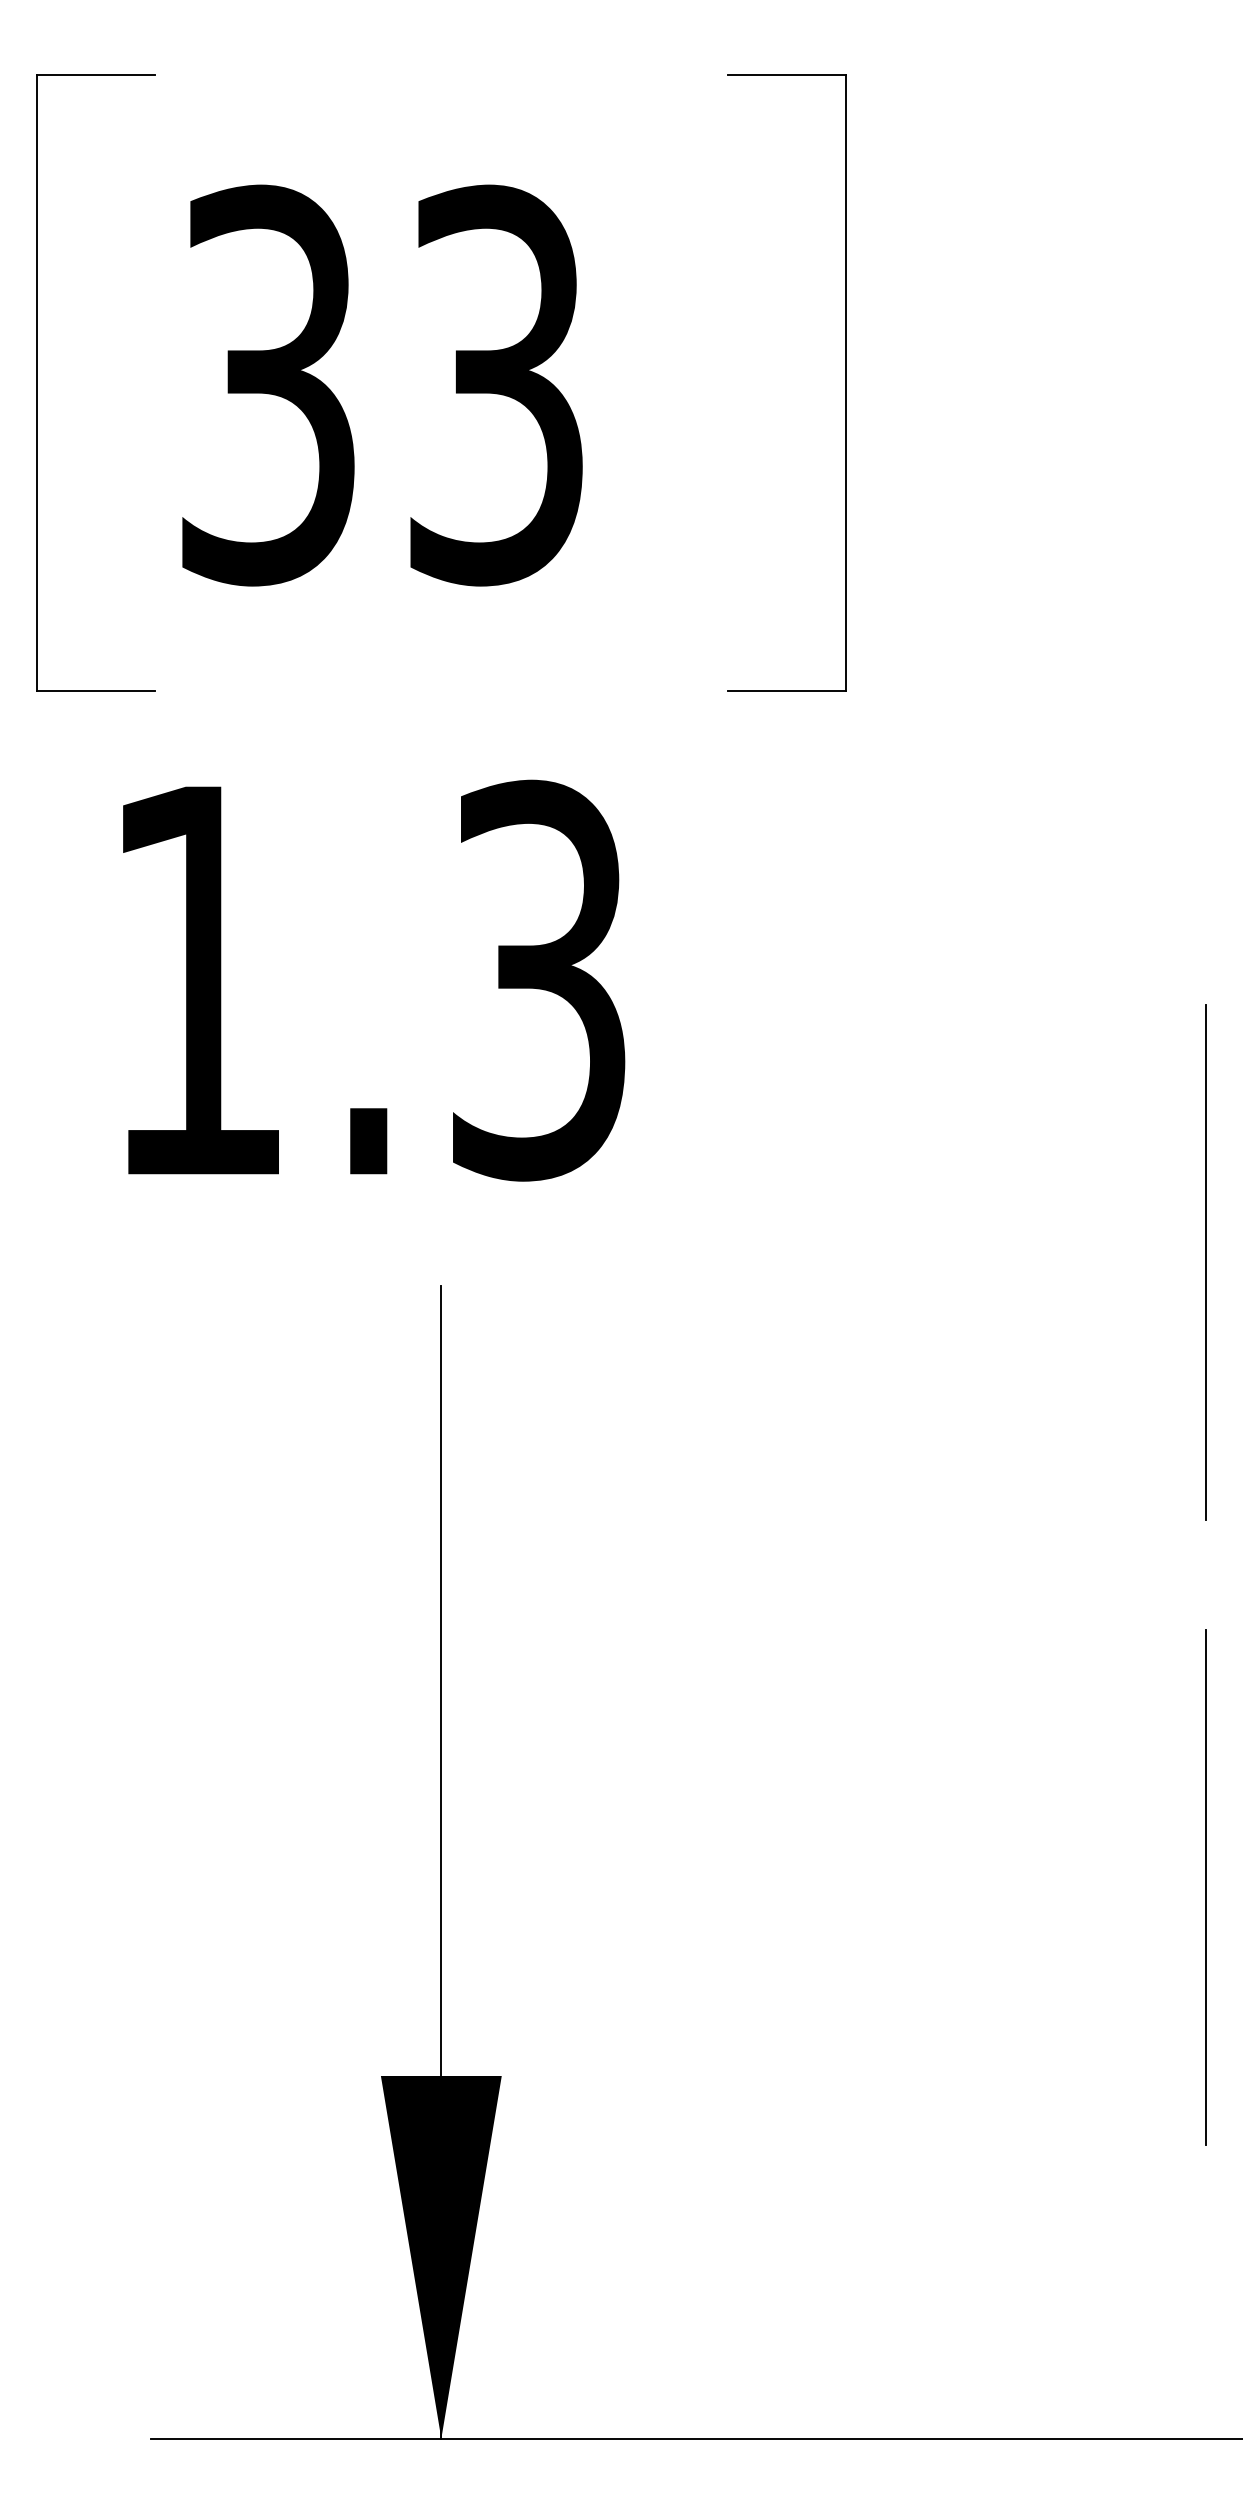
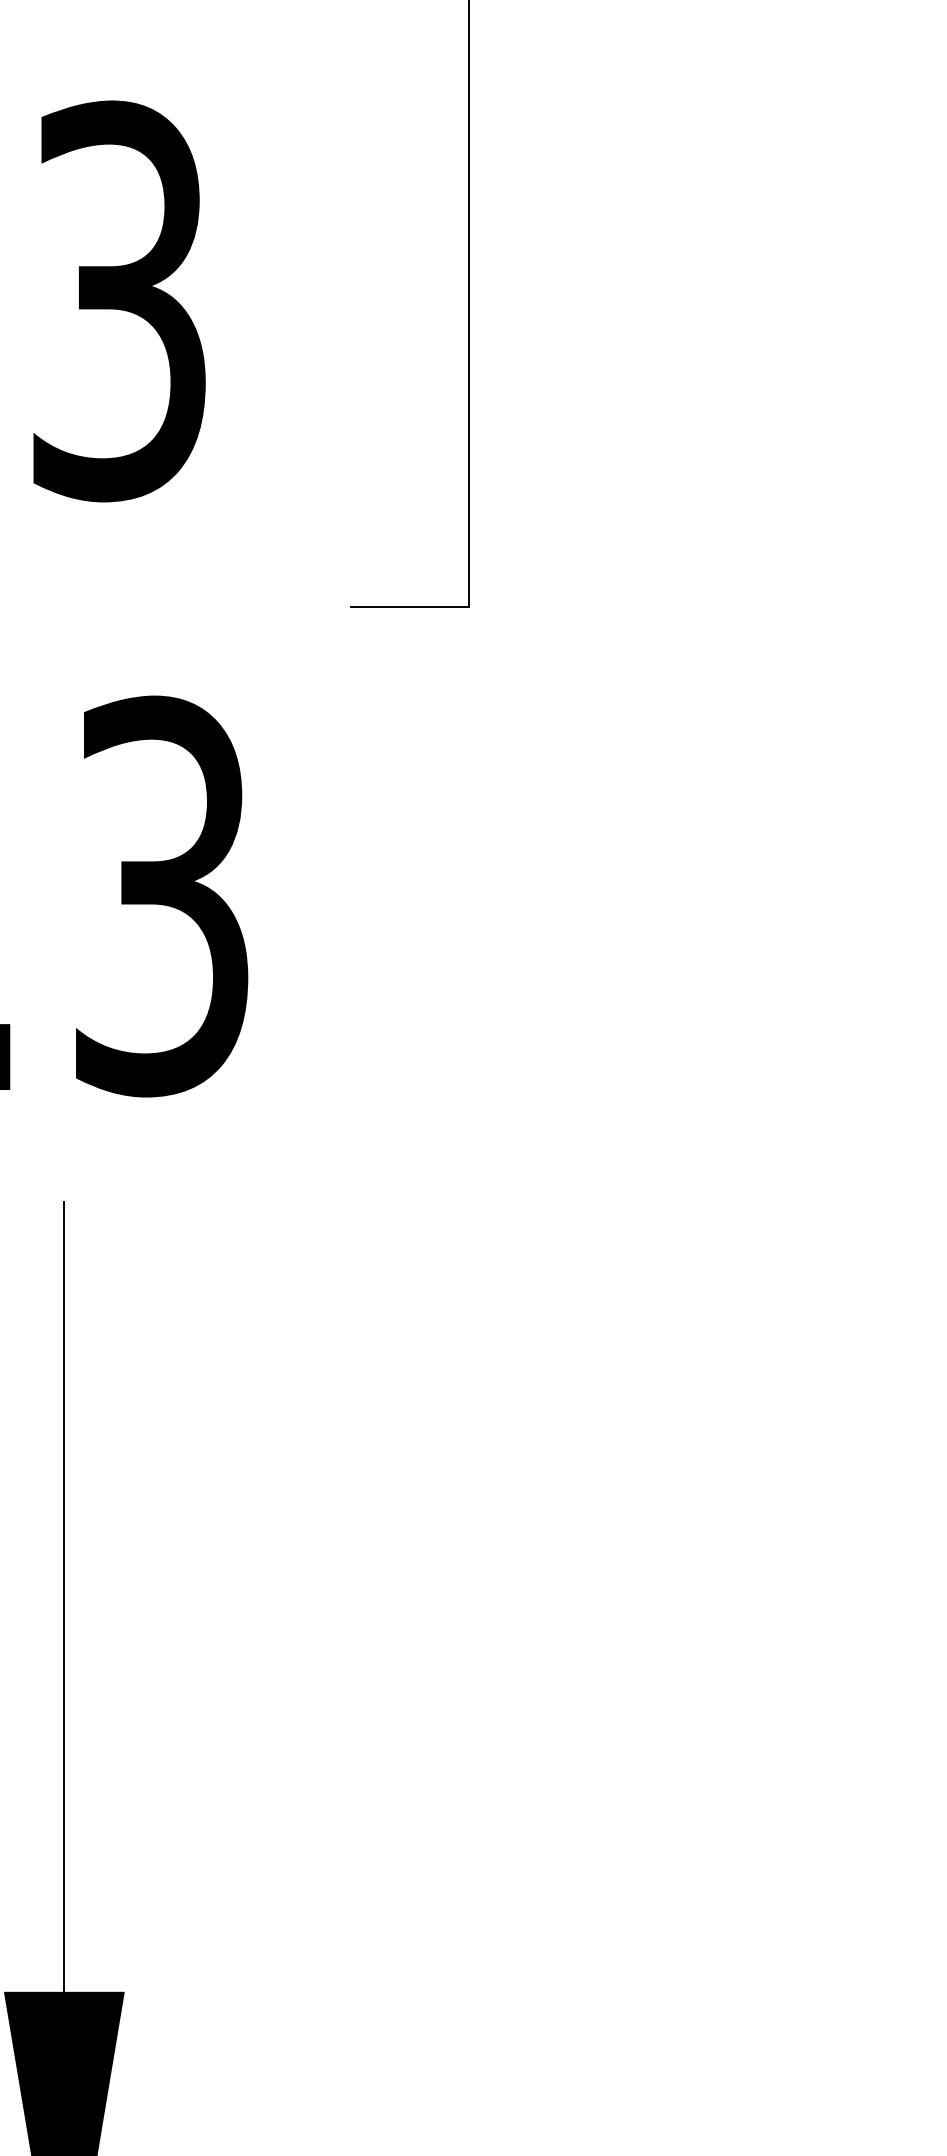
line: (1205, 1262) -> (828, 1178), removed
line: (1205, 1886) -> (828, 1802), removed

